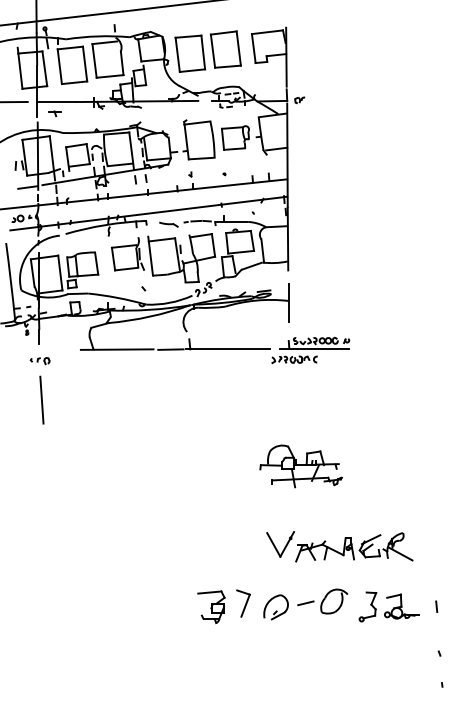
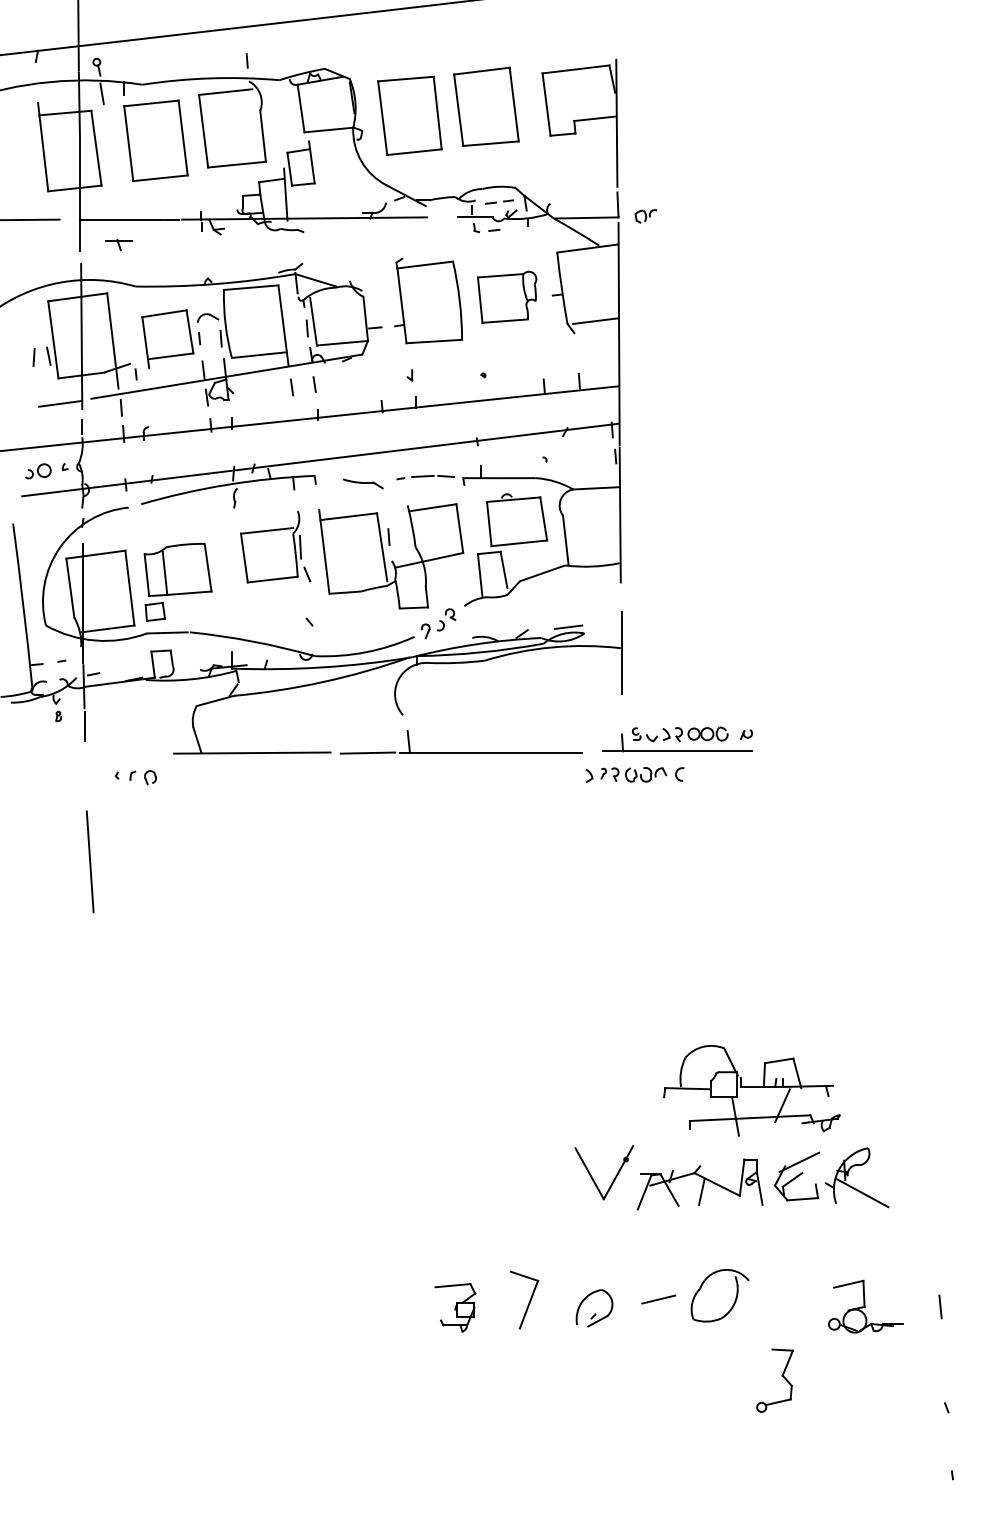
part: (39, 361) -> (134, 778), moved
part: (300, 466) -> (750, 1090), moved
part: (211, 606) -> (455, 1306), size x0.7
part: (367, 606) -> (774, 1379), moved
part: (275, 607) -> (593, 1308), size x0.7

